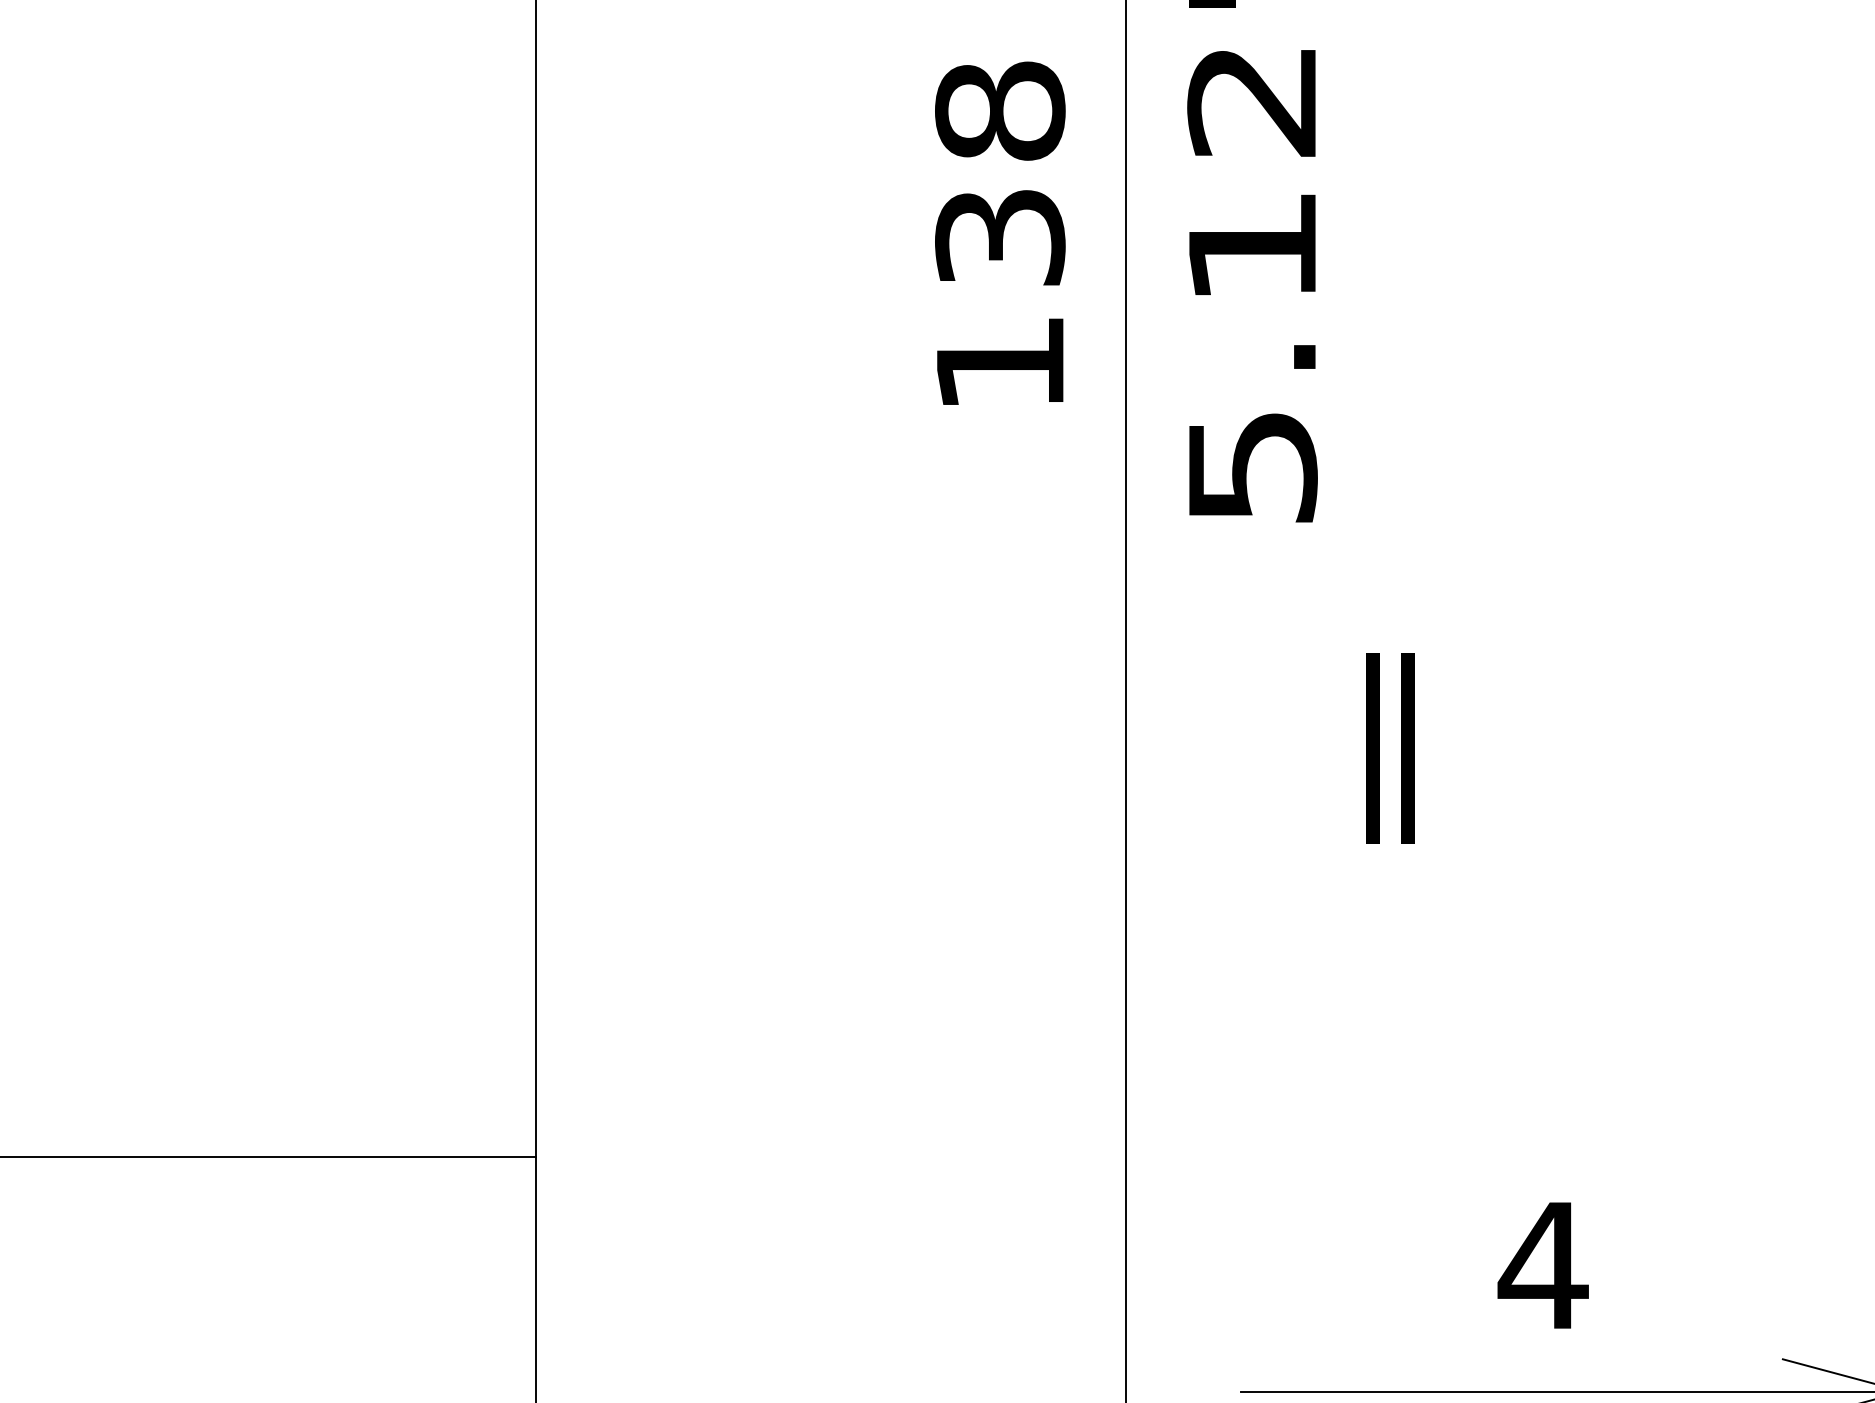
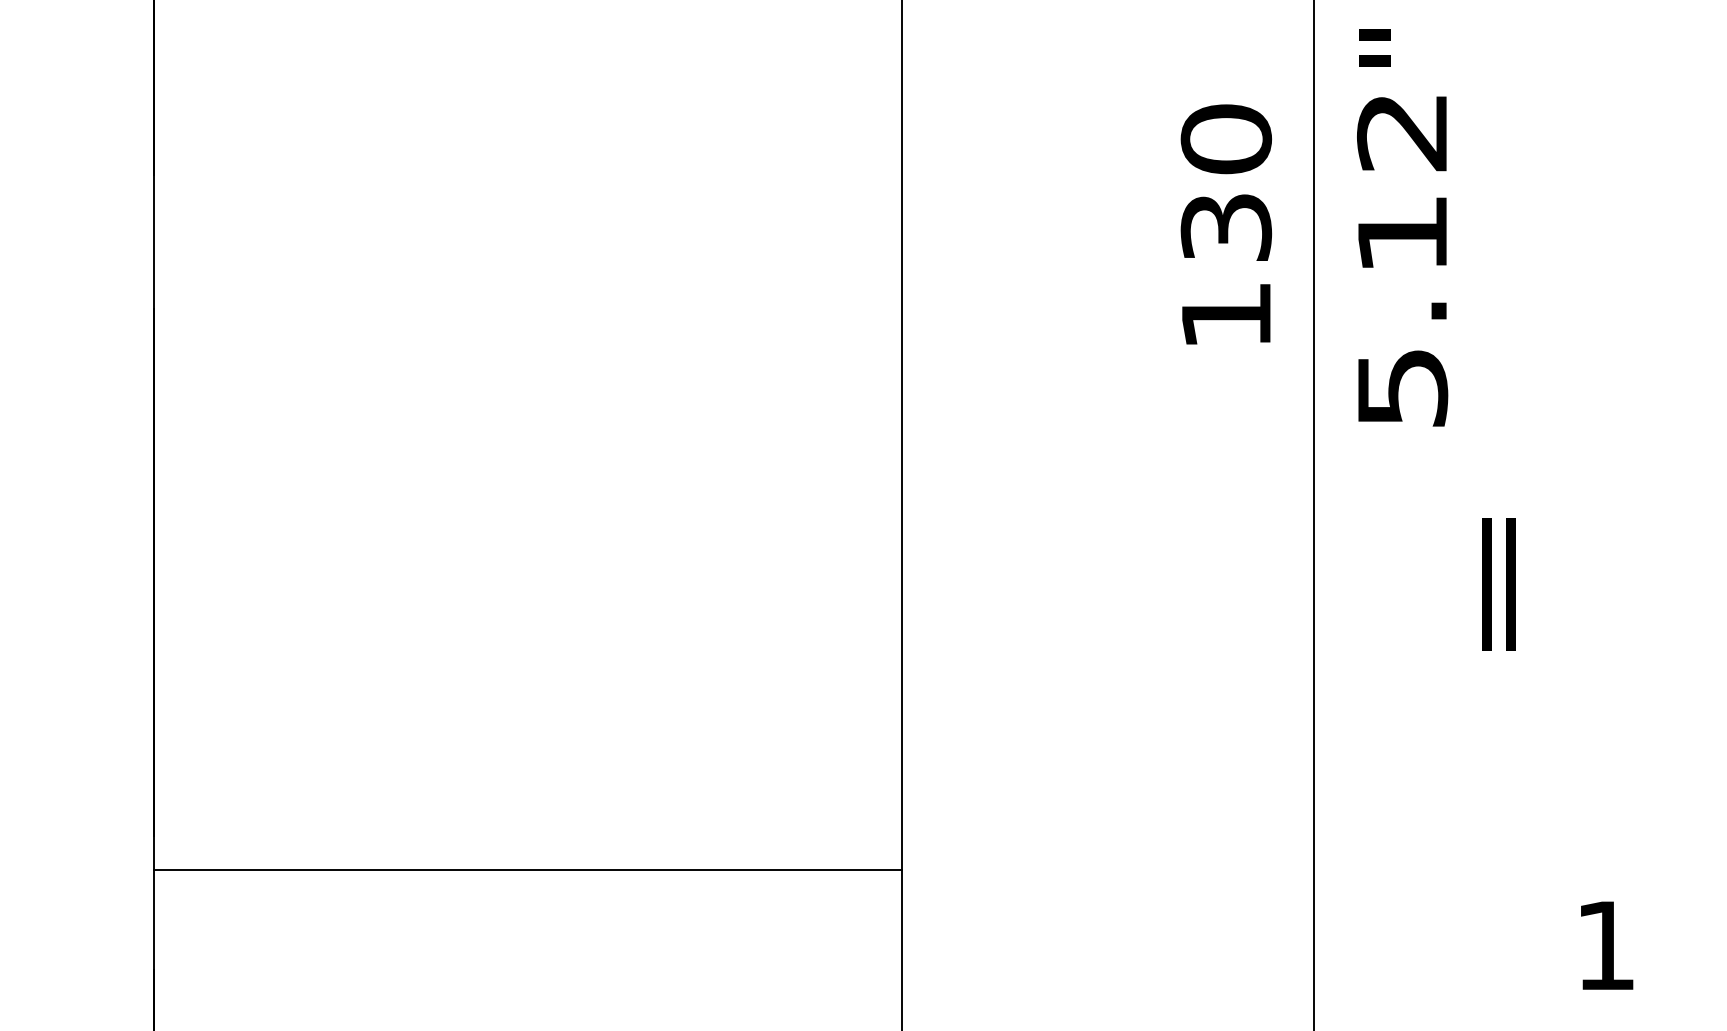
text: (1000, 111) -> (1226, 139), 138 -> 130
text: (1543, 1265) -> (1605, 945), 4 -> 1

